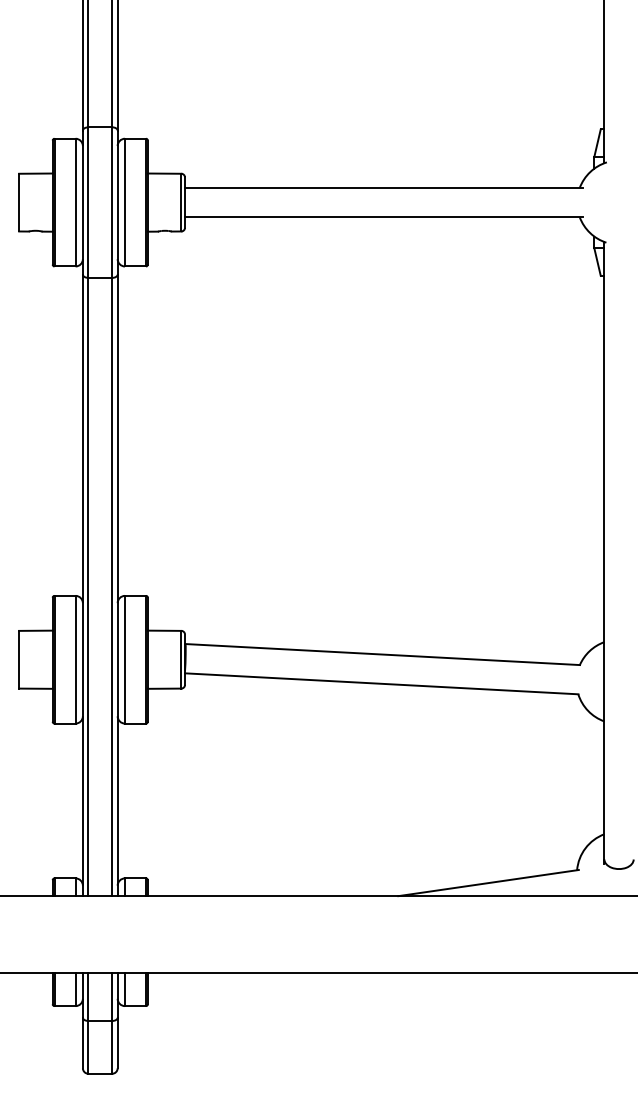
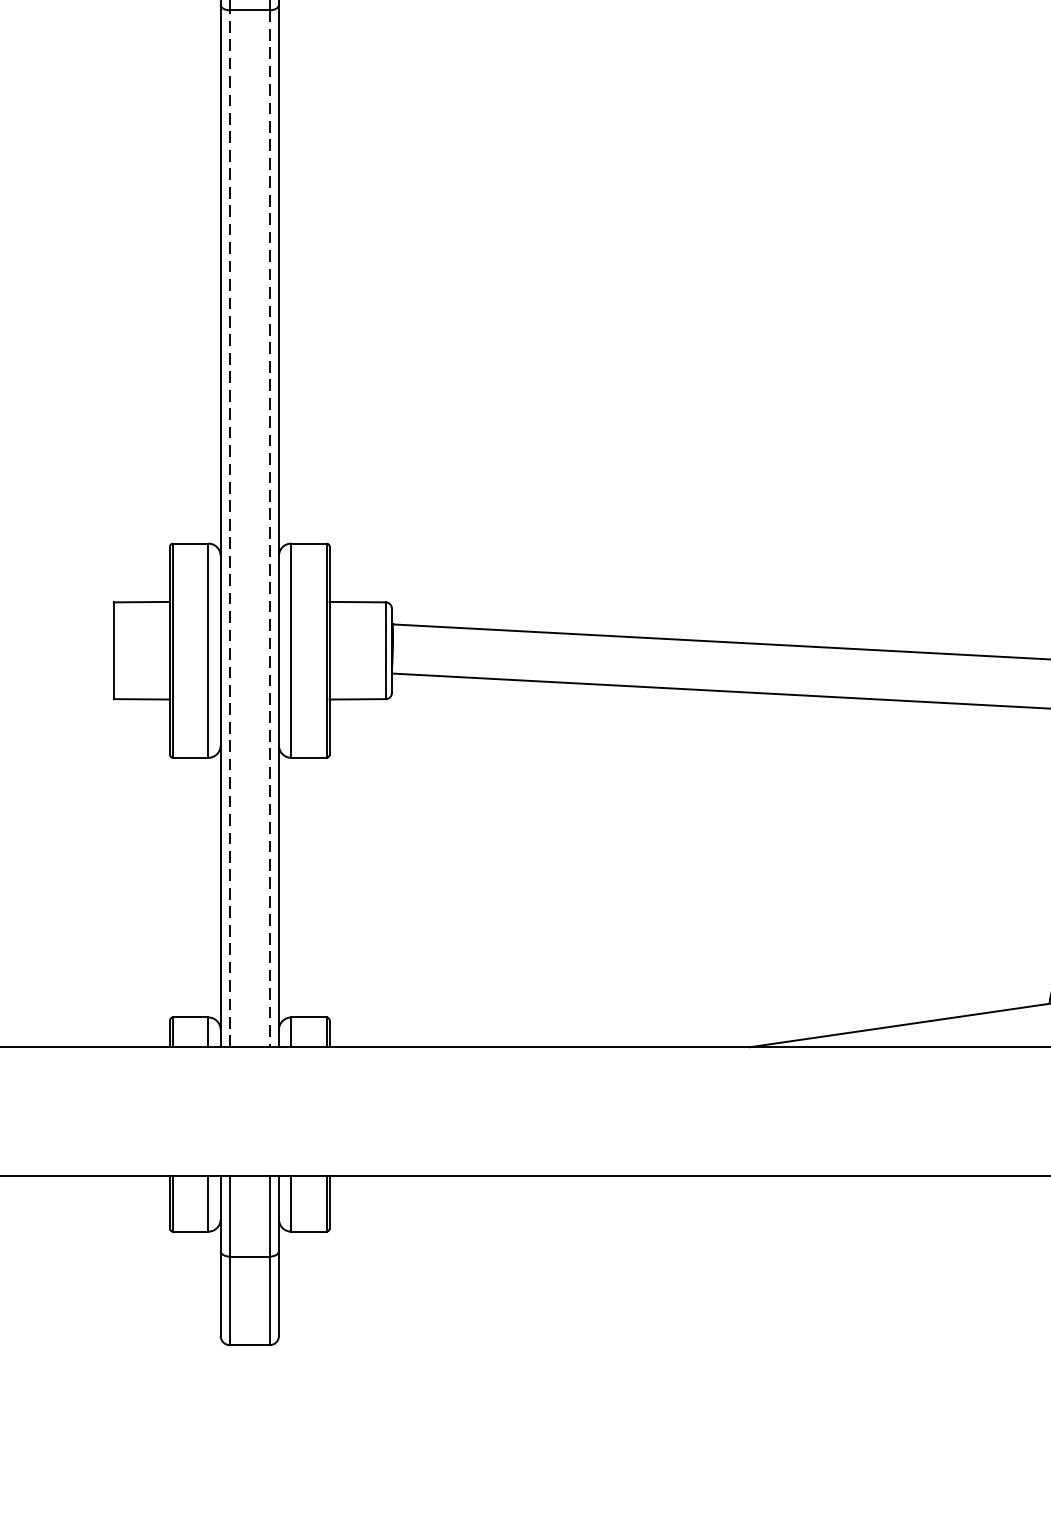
line: (88, 586) -> (230, 527), solid -> dashed
line: (112, 587) -> (270, 529), solid -> dashed

